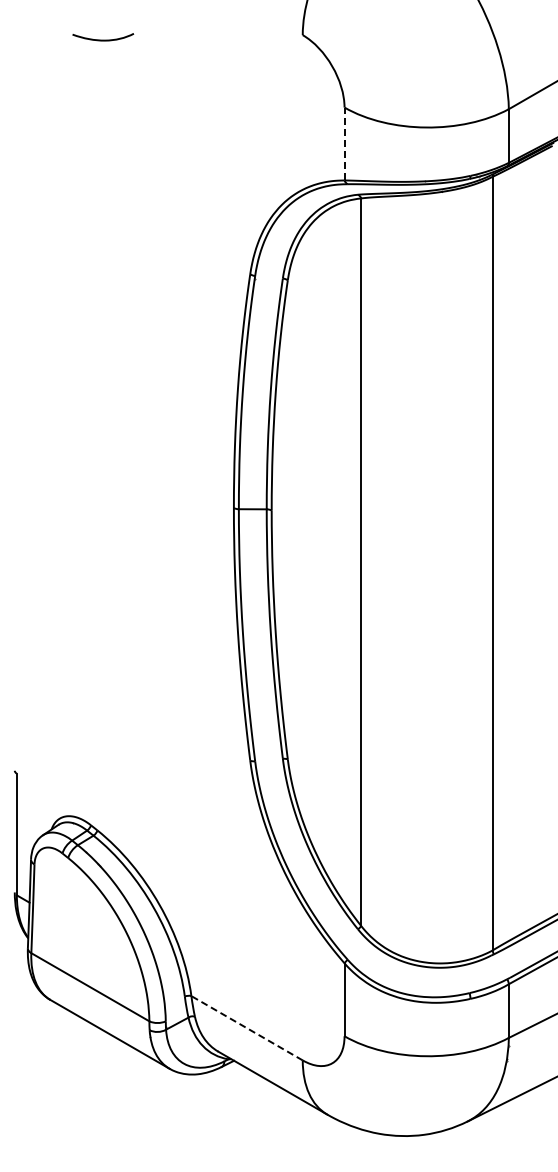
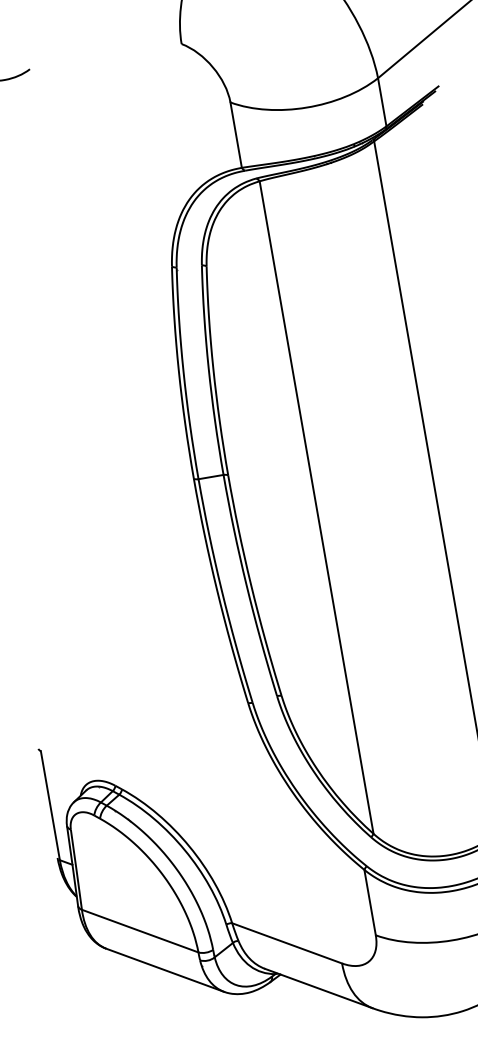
line: (344, 143) -> (236, 134), dashed -> solid
line: (246, 1028) -> (286, 943), dashed -> solid

